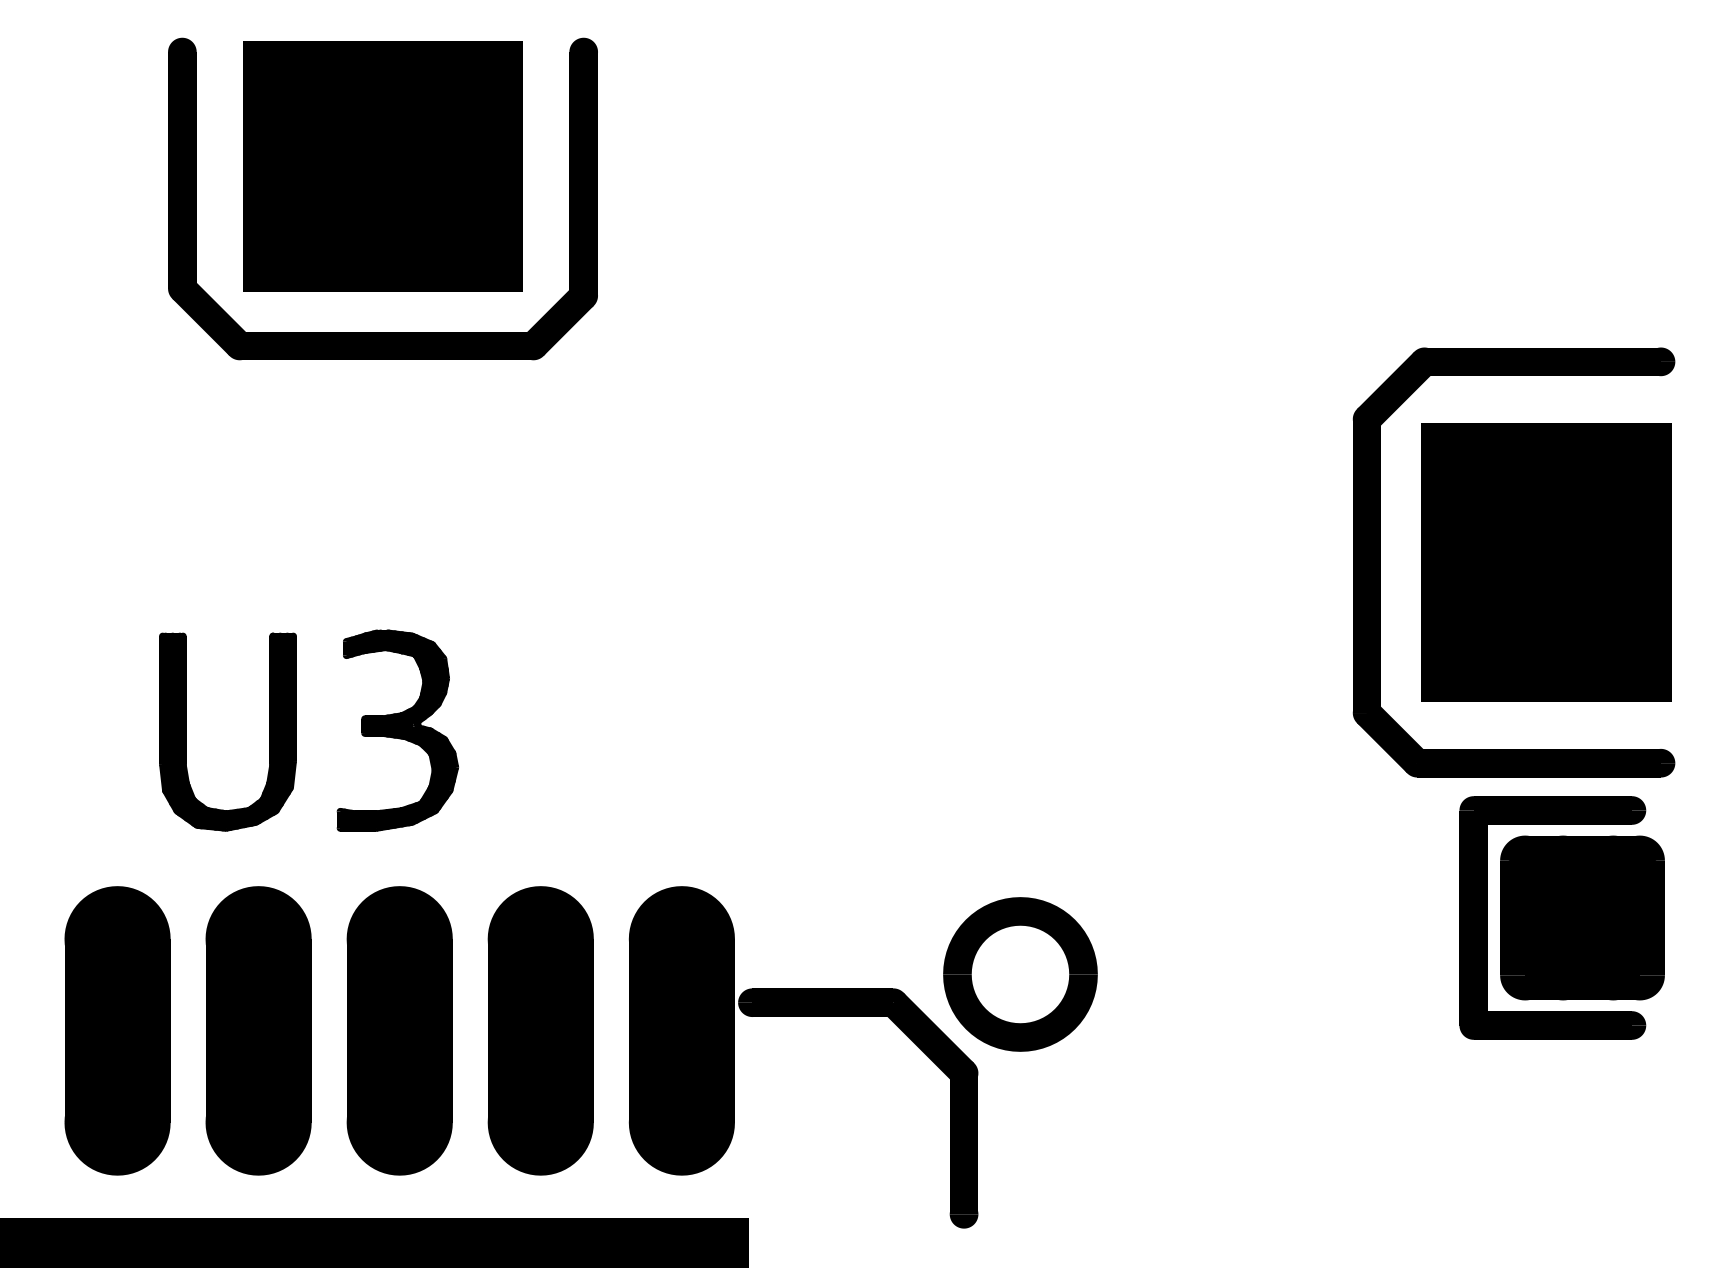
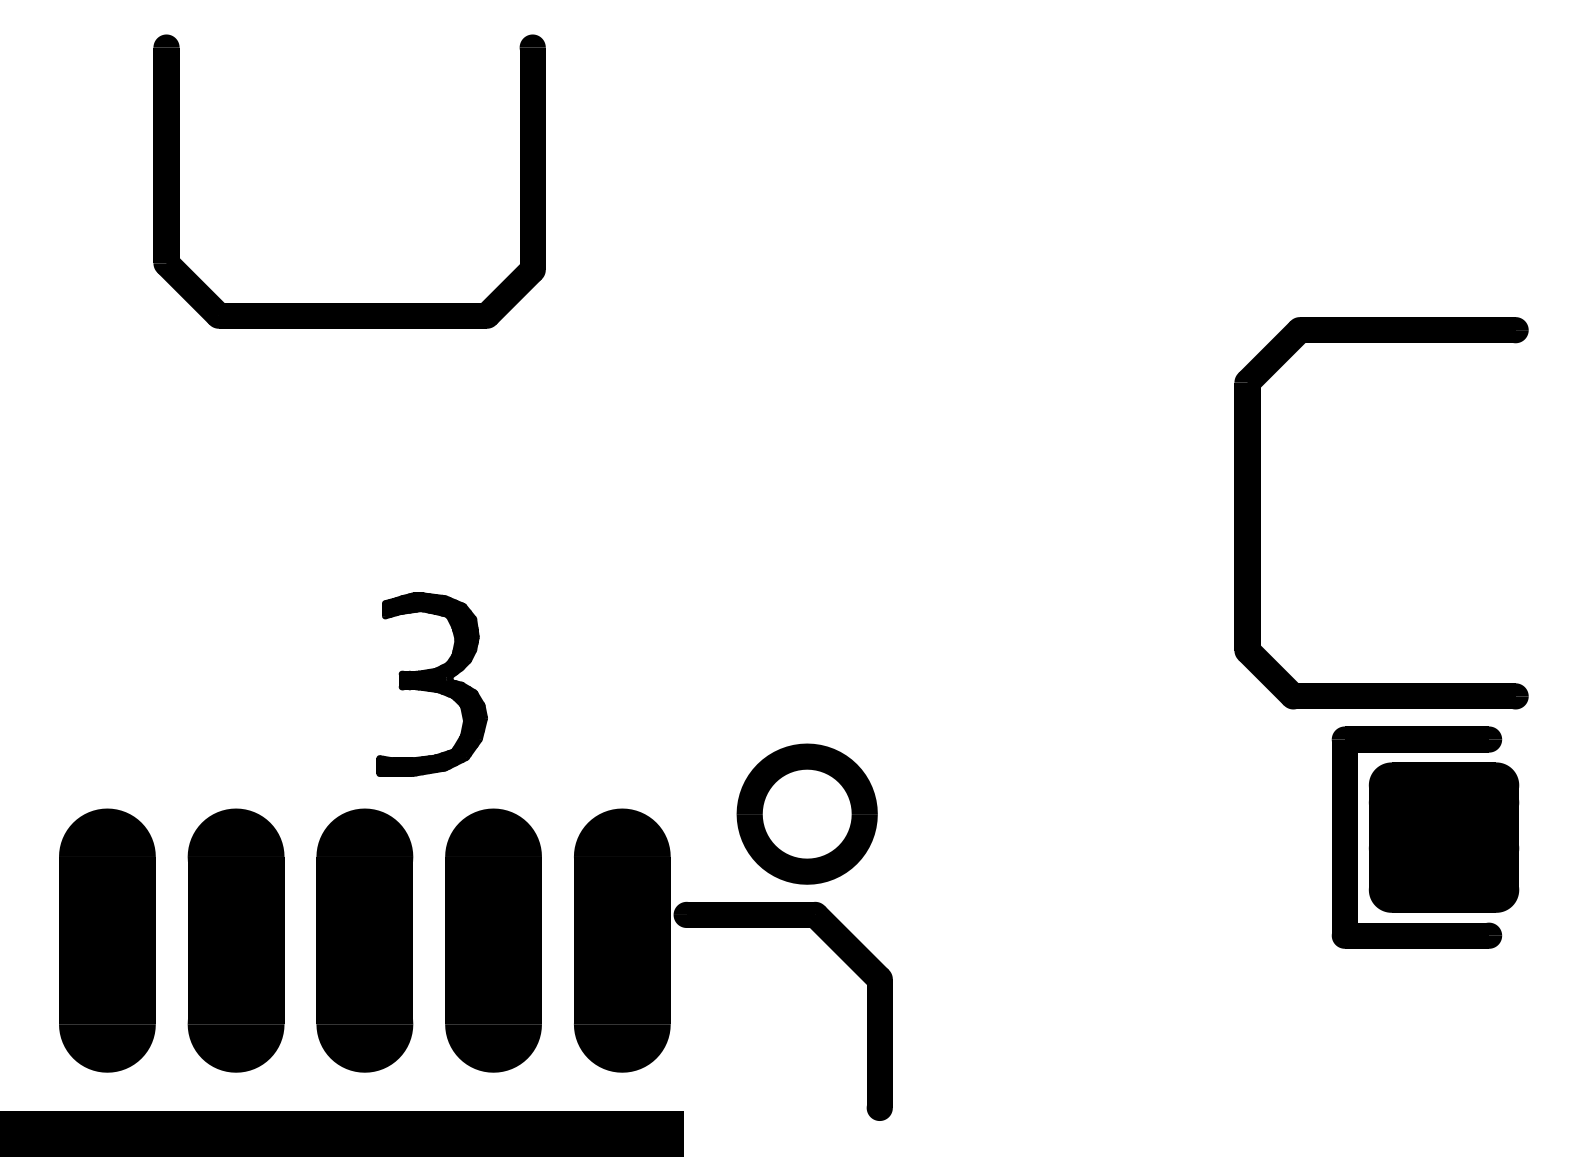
part: (382, 167) -> (349, 152), removed
part: (1545, 562) -> (1410, 513), removed
part: (397, 730) -> (431, 684), moved
part: (185, 731) -> (169, 667), removed
part: (1019, 973) -> (806, 813), moved

